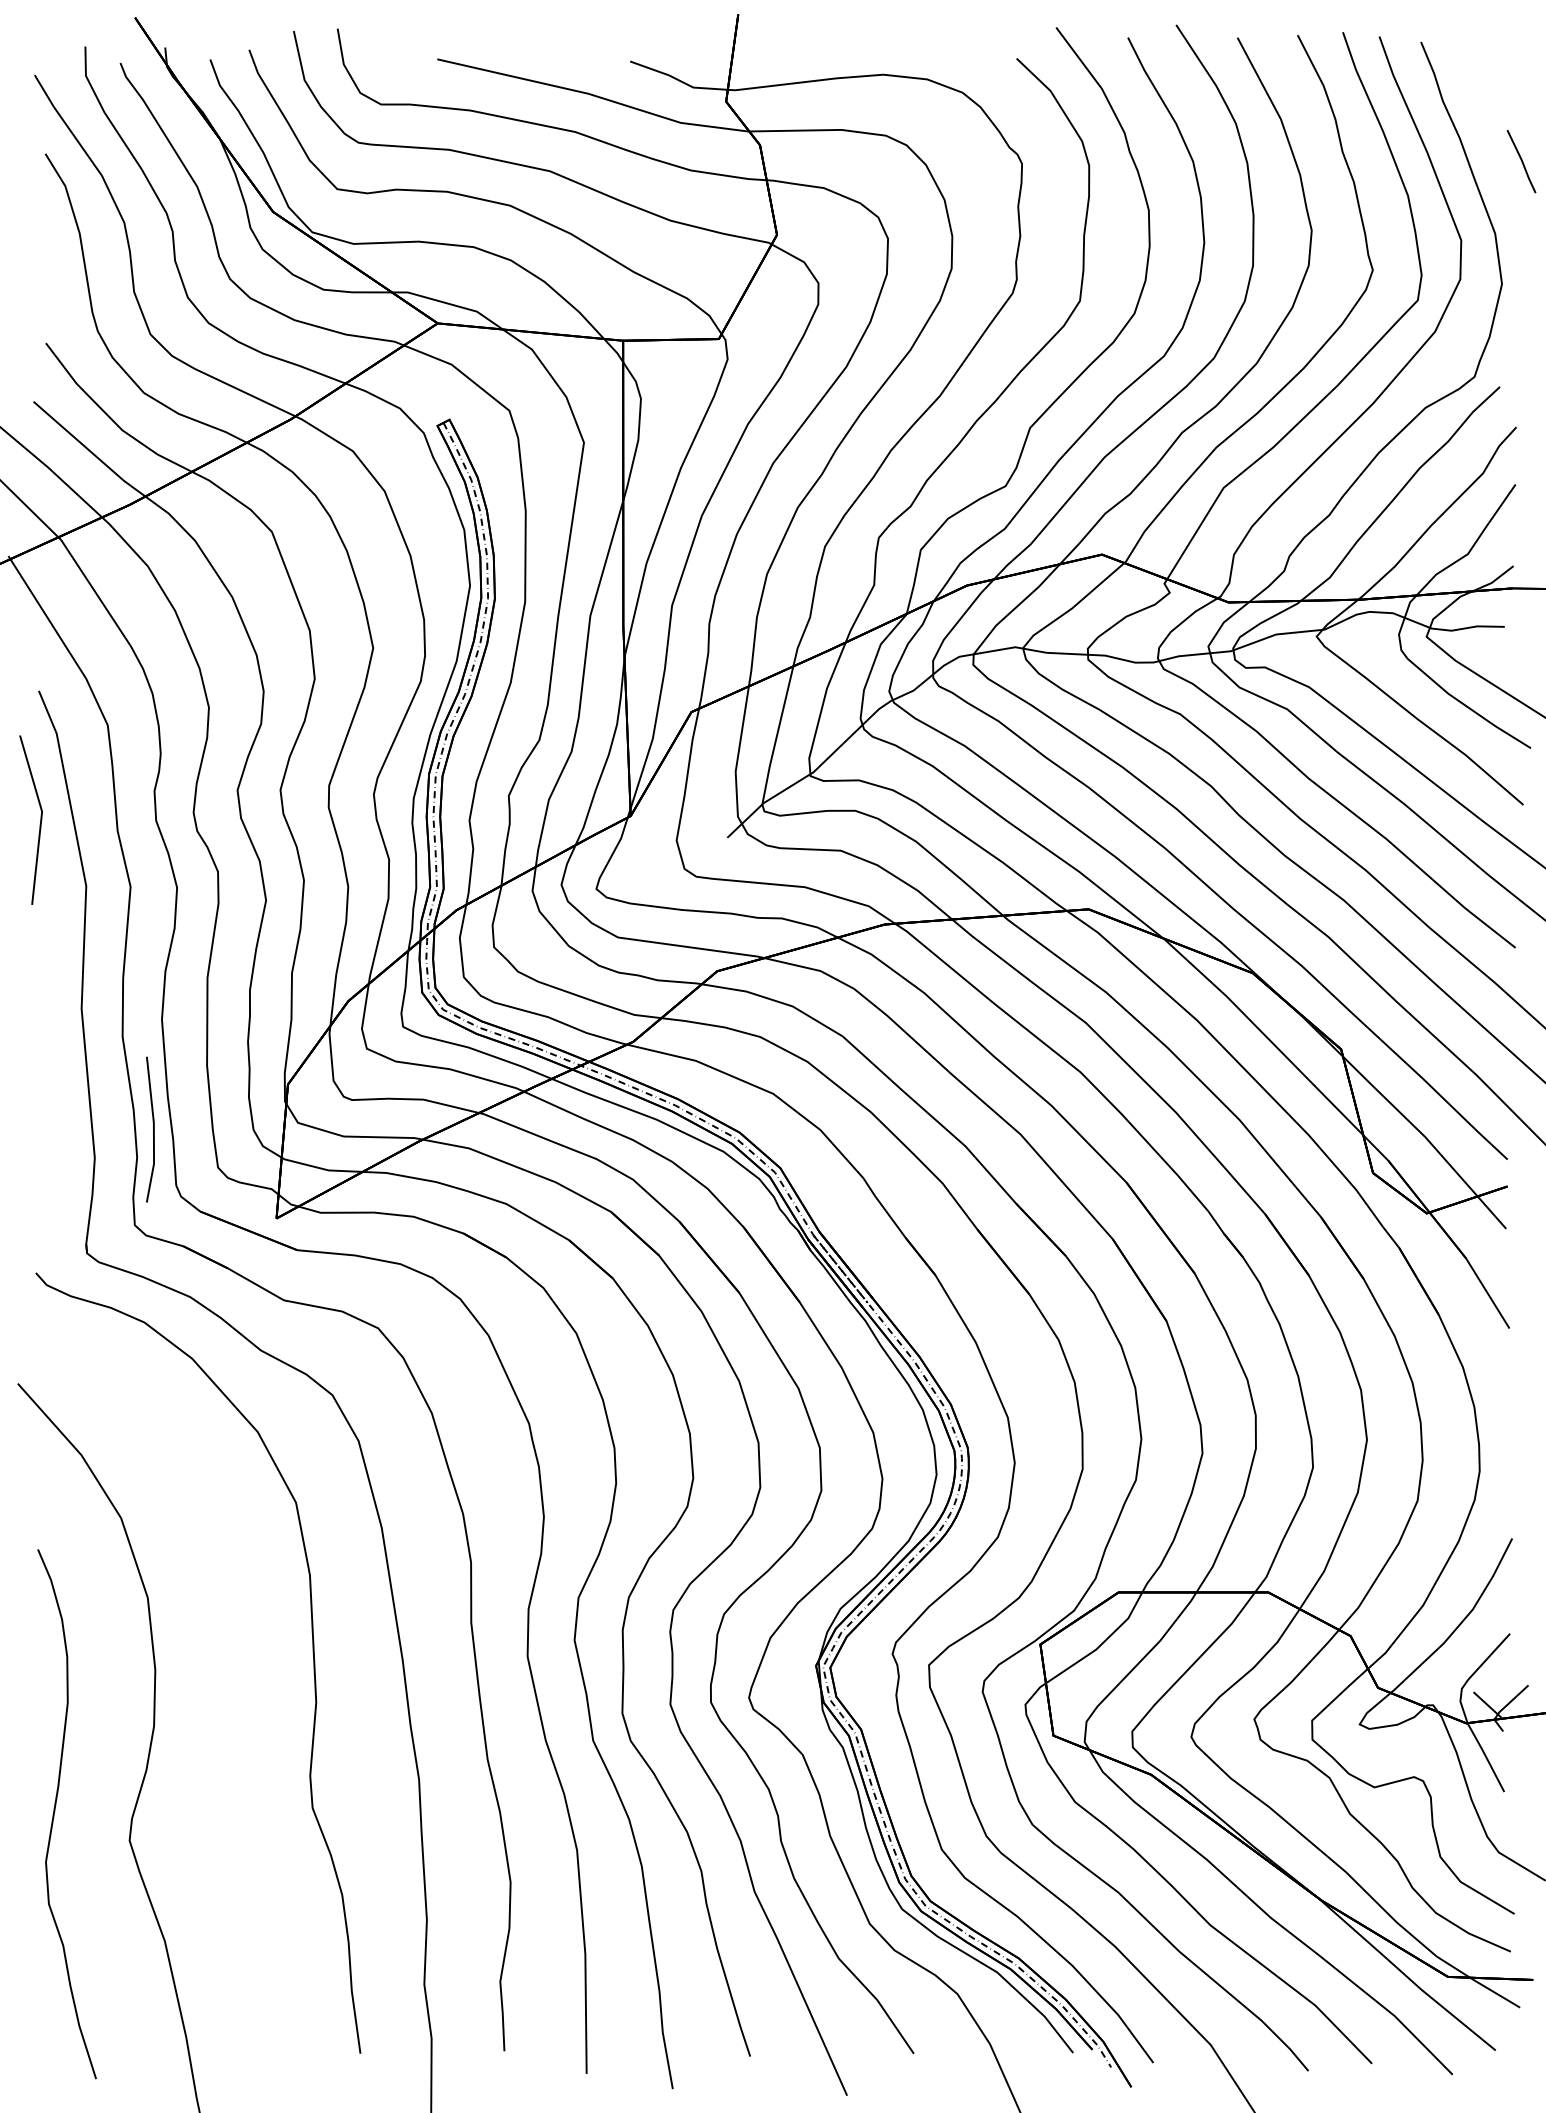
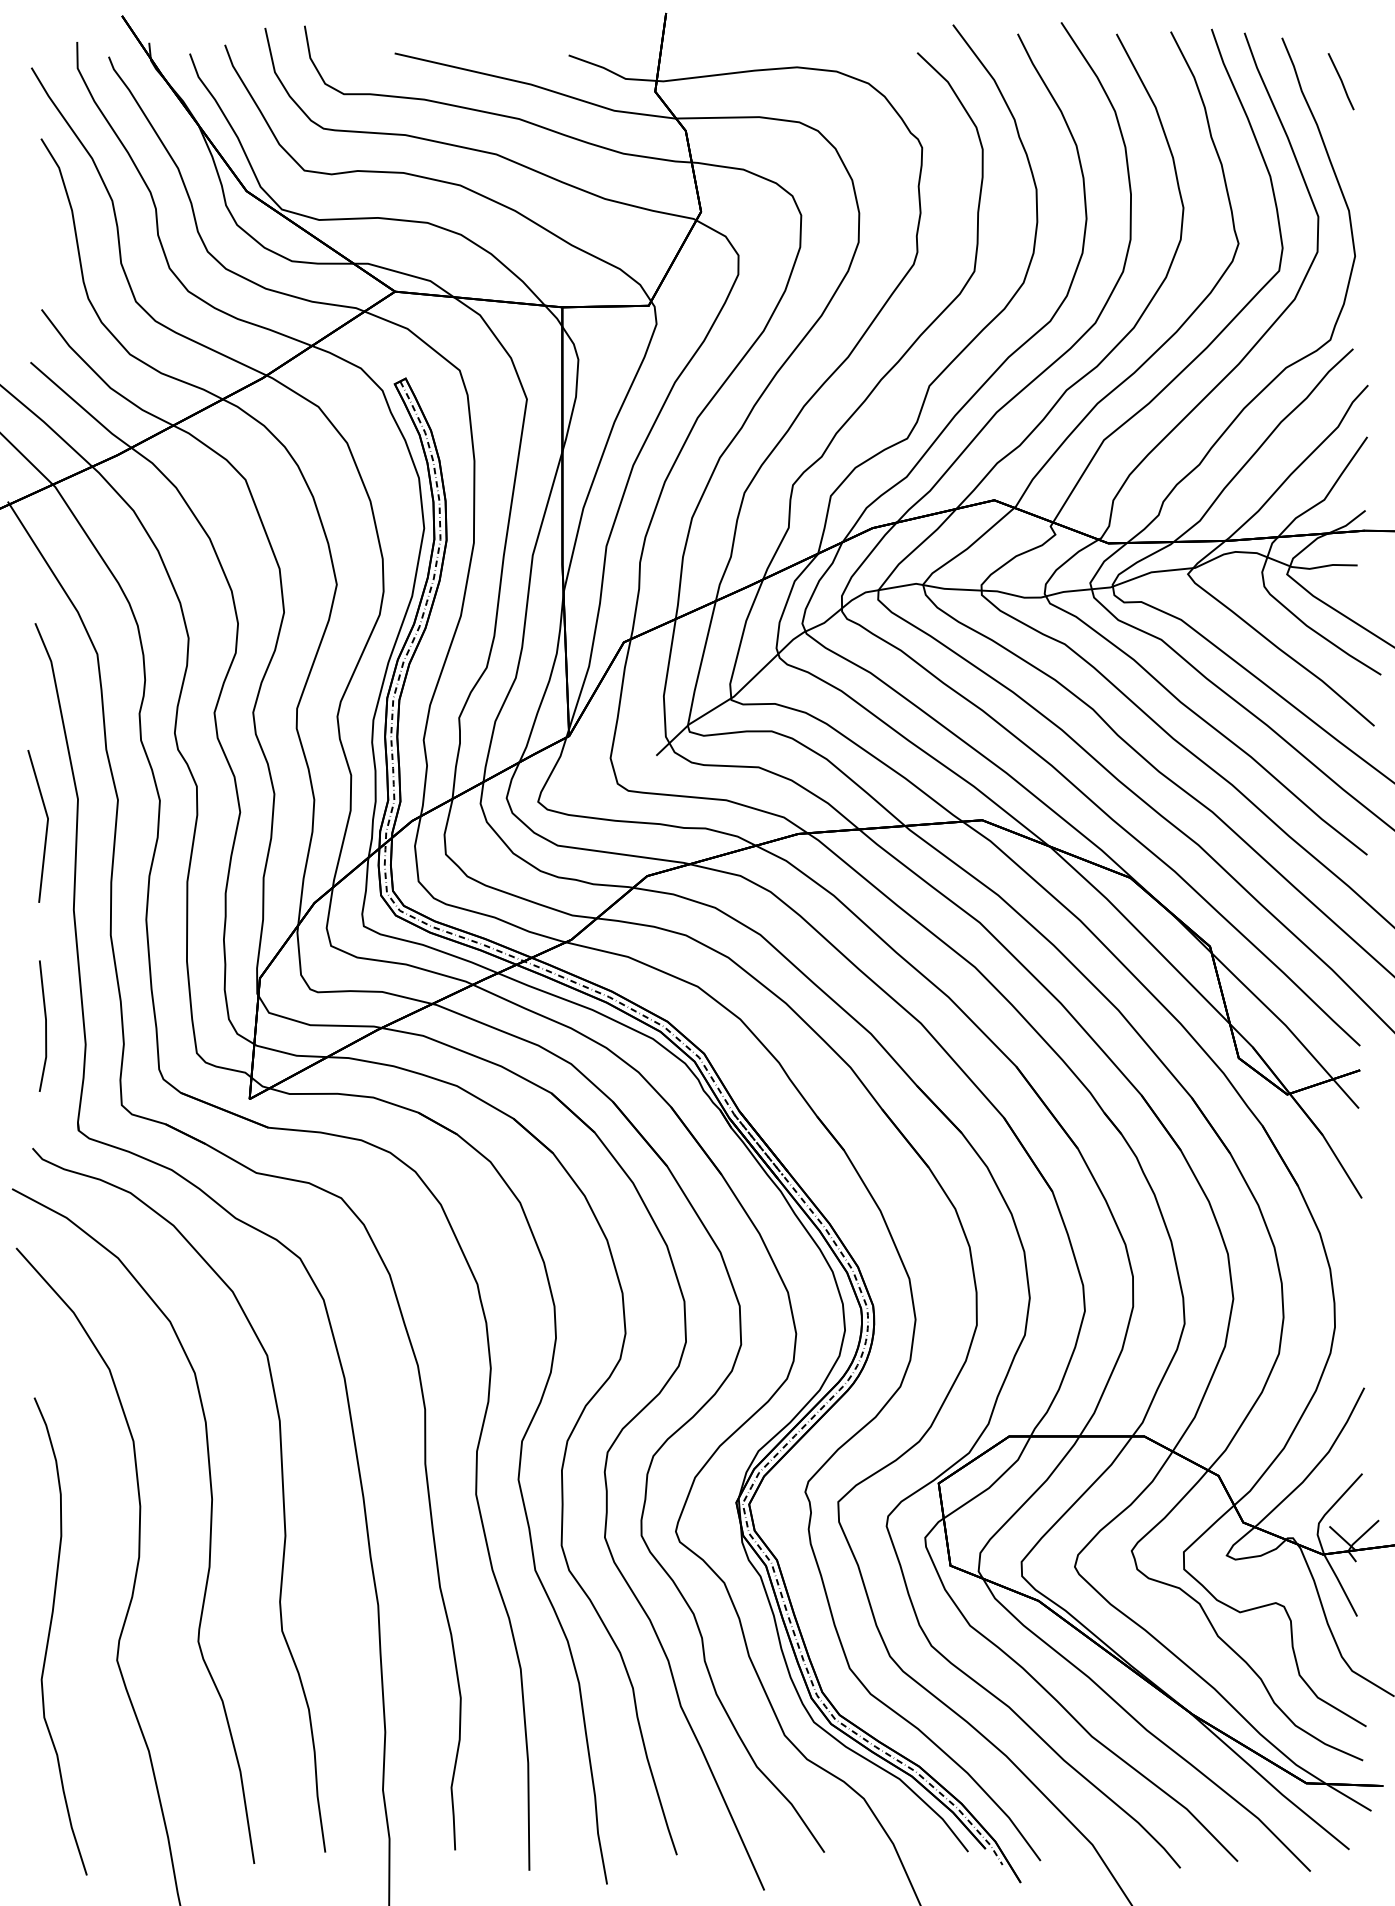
line: (1521, 161) -> (1341, 81), moved
line: (40, 819) -> (46, 825), moved
line: (153, 1129) -> (45, 1026), moved
curve: (232, 1692) -> (209, 1526), added

